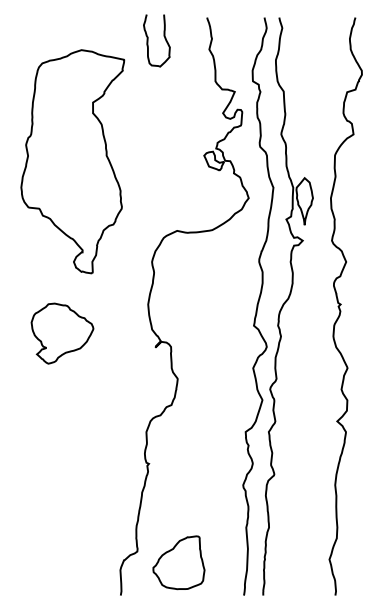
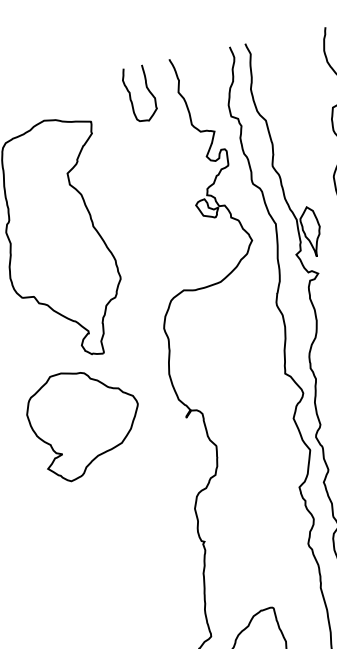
curve: (148, 40) -> (131, 95), moved
part: (62, 333) -> (85, 423), size x1.67

